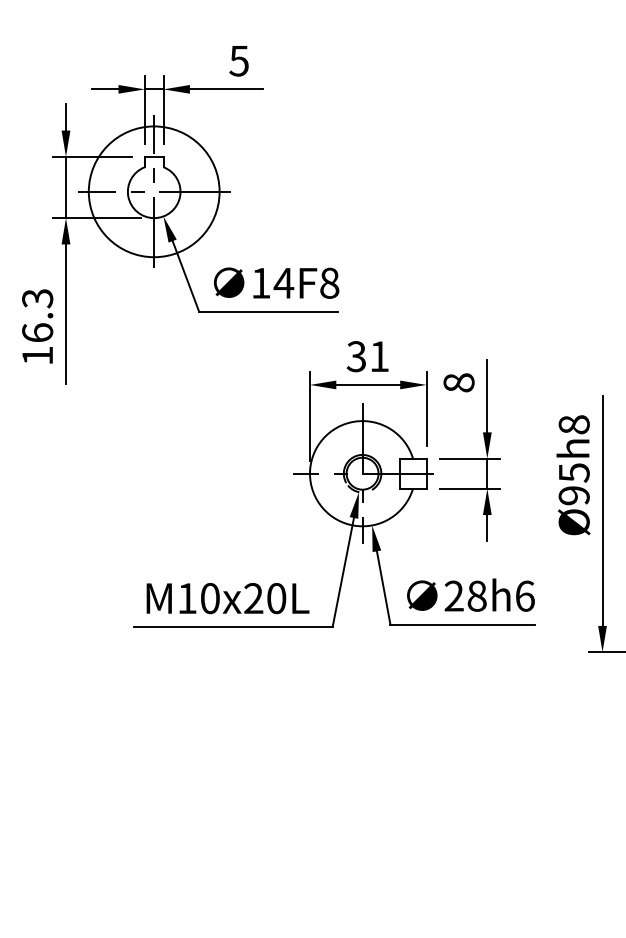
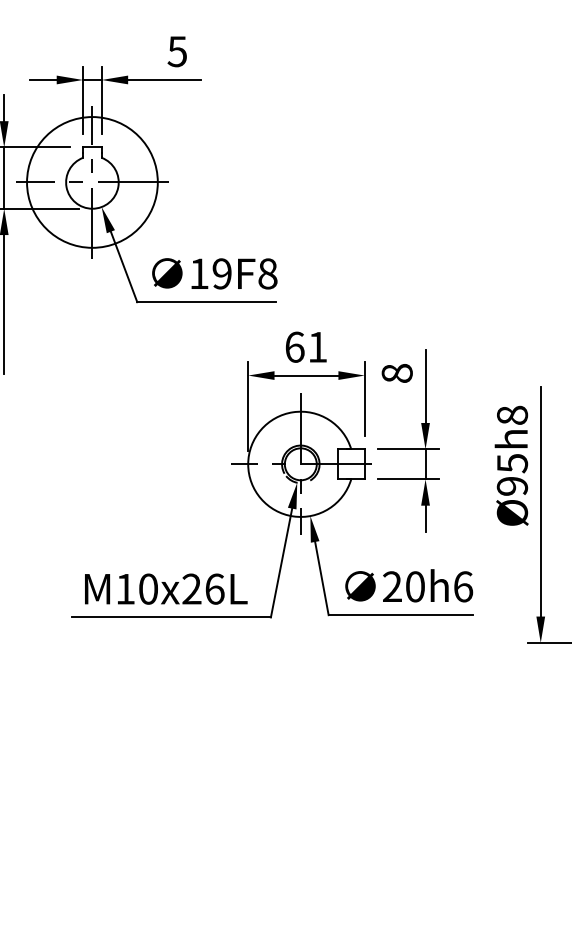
text: (283, 282) -> (221, 273), 14F8 -> 19F8
text: (356, 356) -> (294, 347), 31 -> 61
text: (476, 595) -> (414, 586), 28h6 -> 20h6
text: (276, 598) -> (214, 589), M10x20L -> M10x26L

